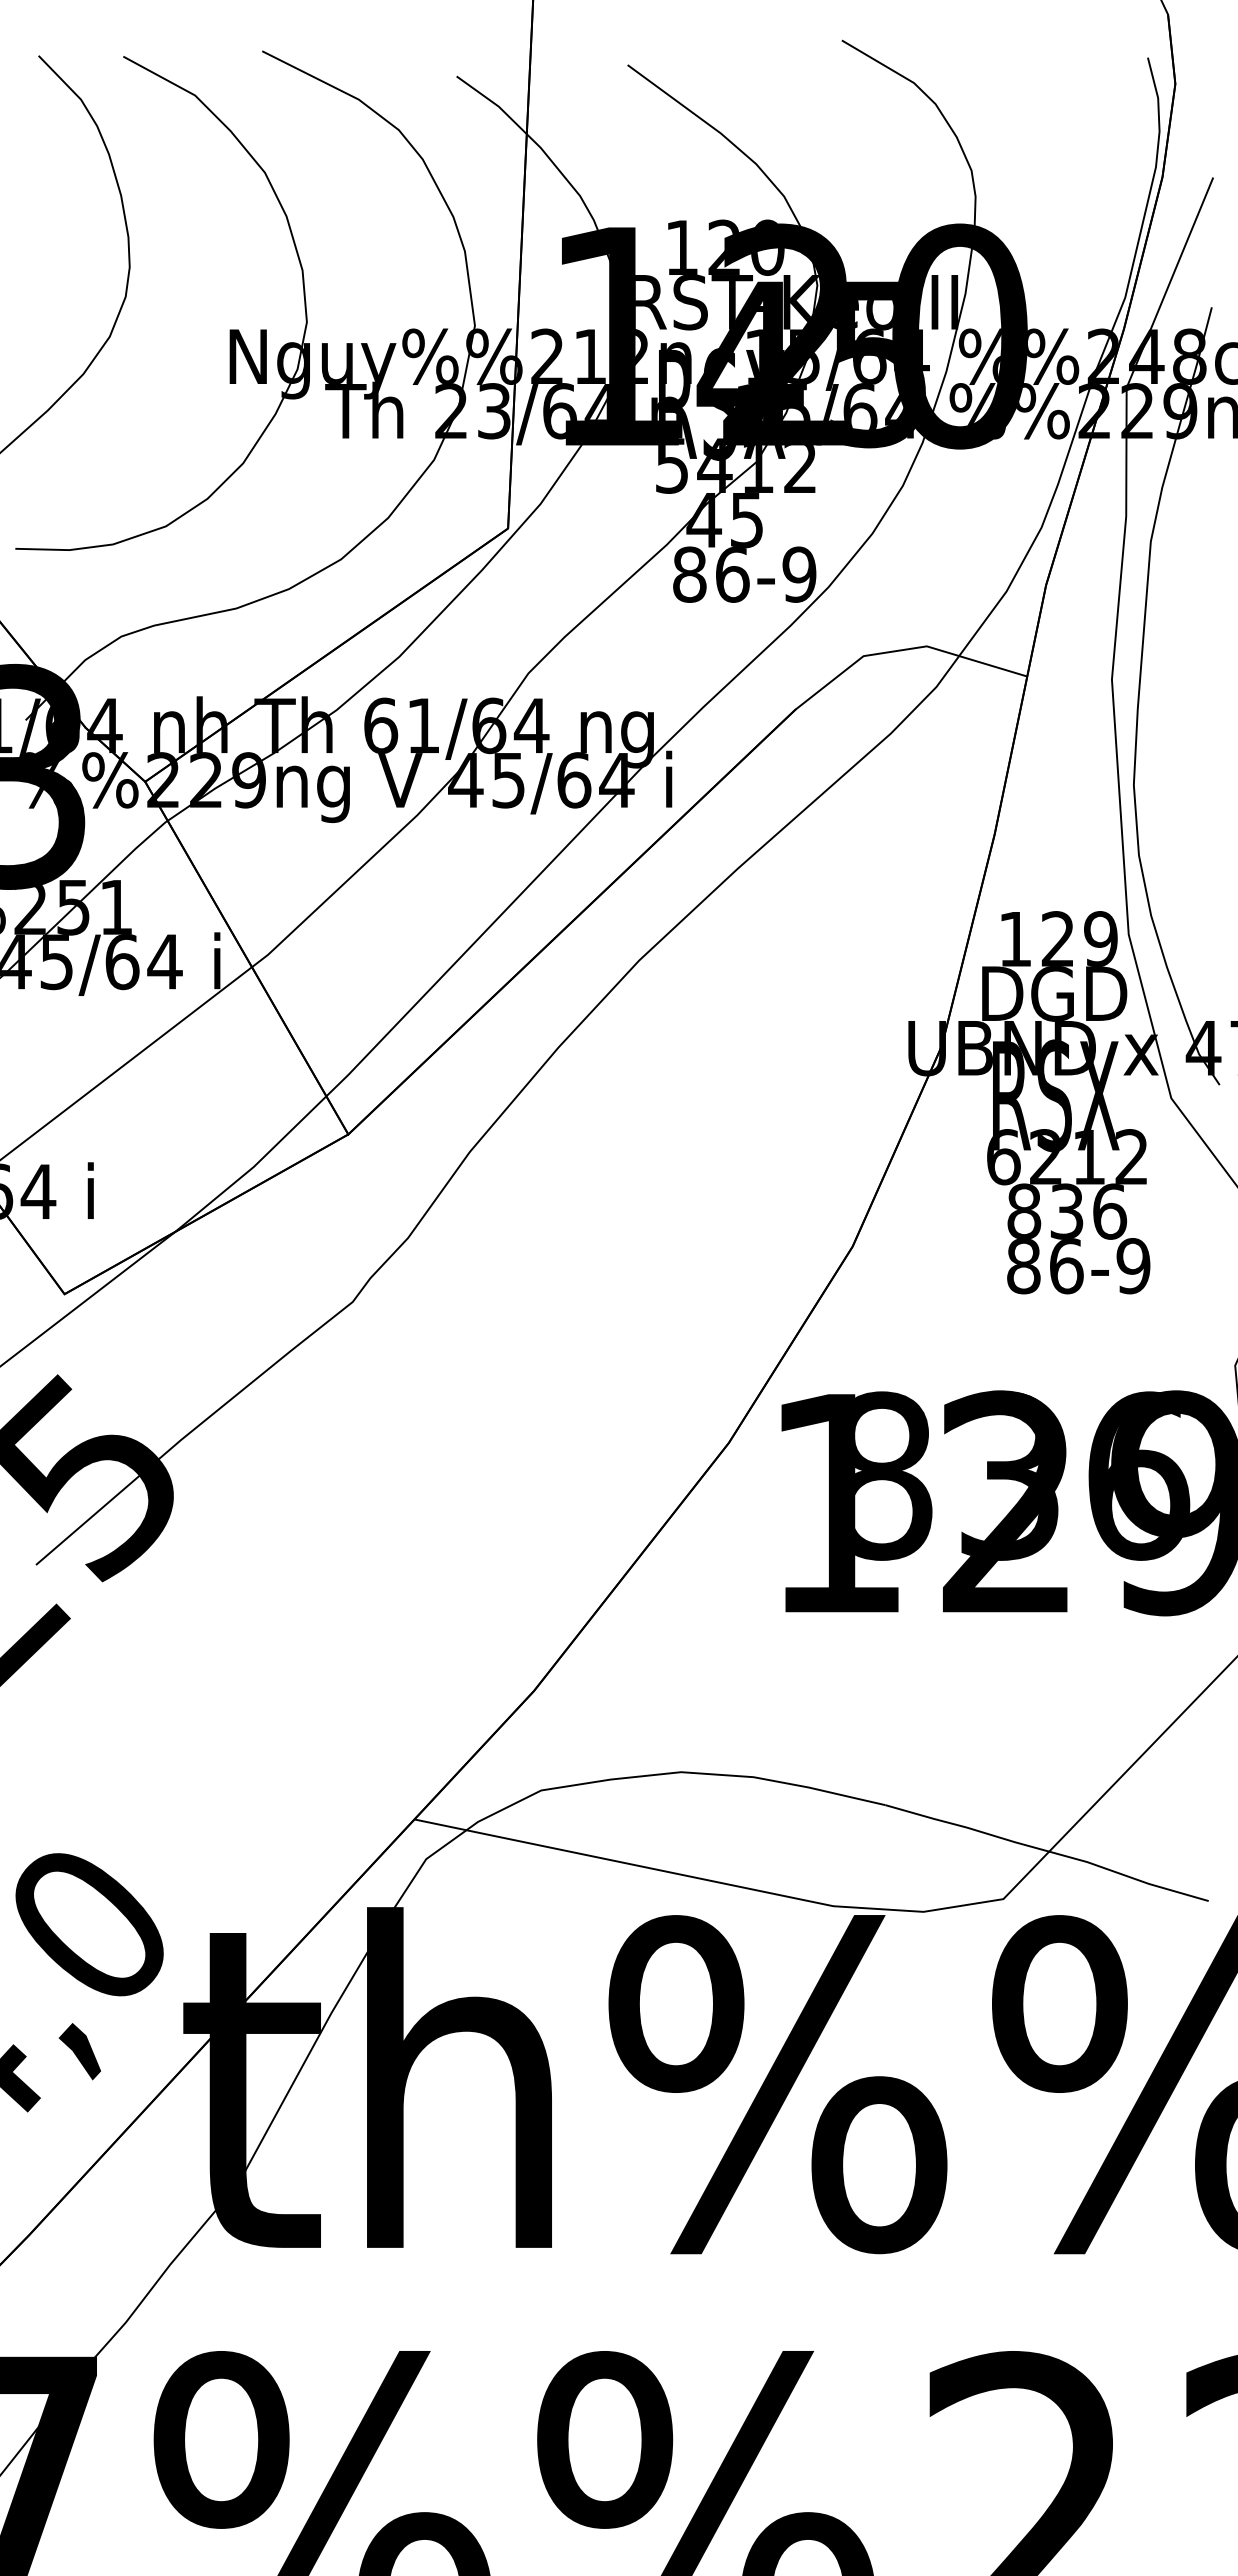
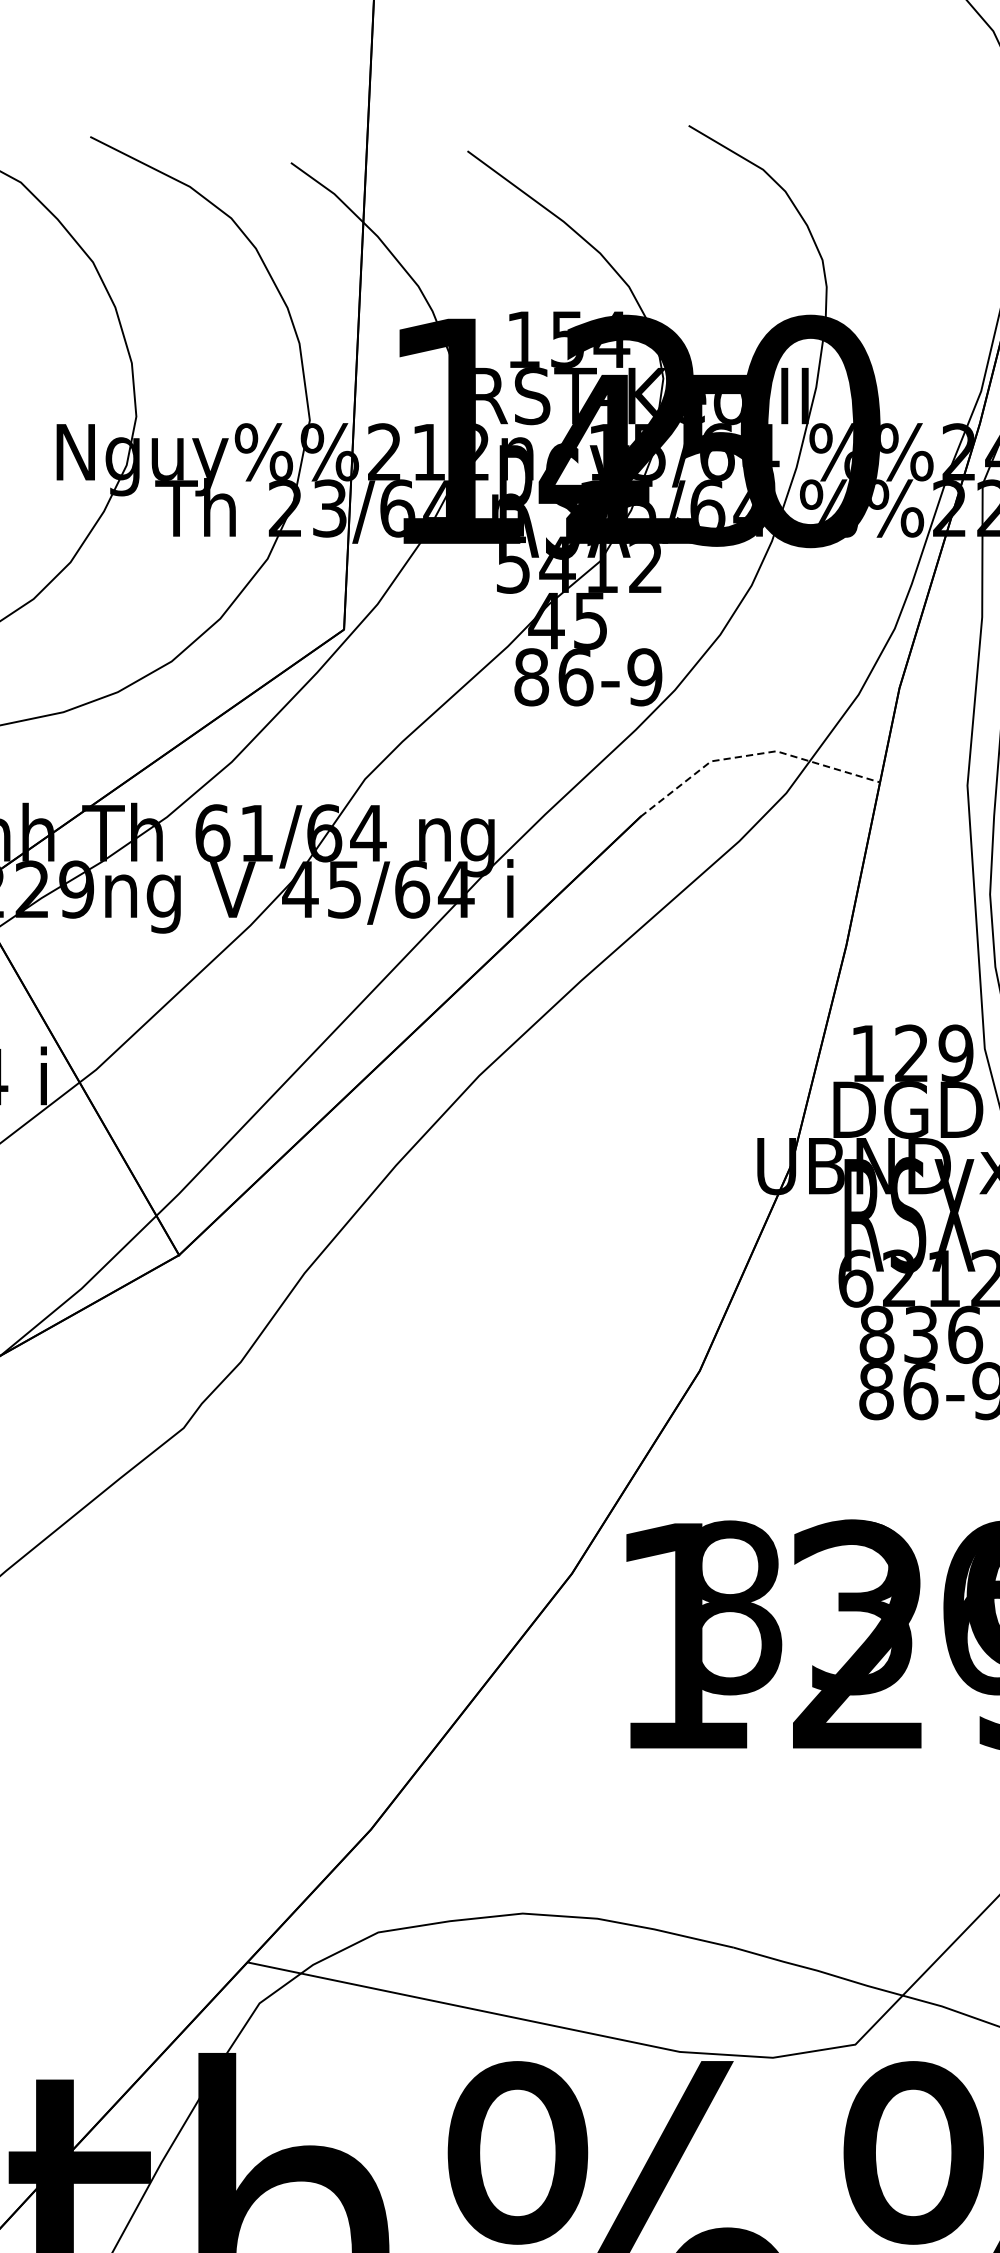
text: (746, 247) -> (590, 339), 120 -> 154
line: (904, 649) -> (753, 754), solid -> dashed

